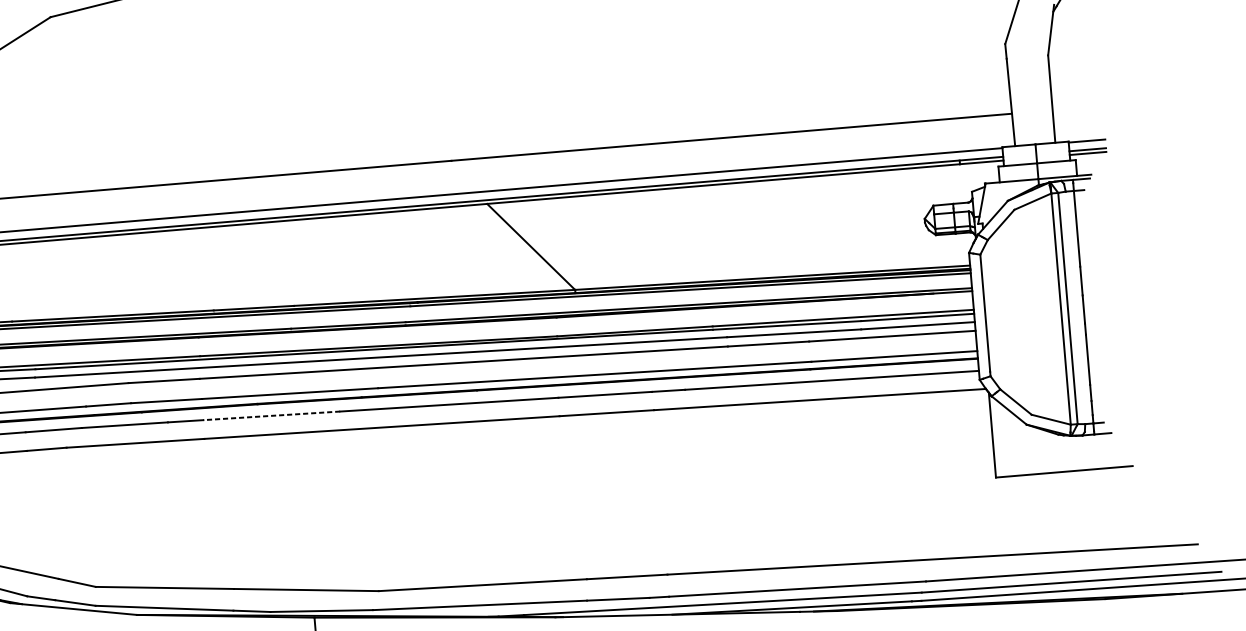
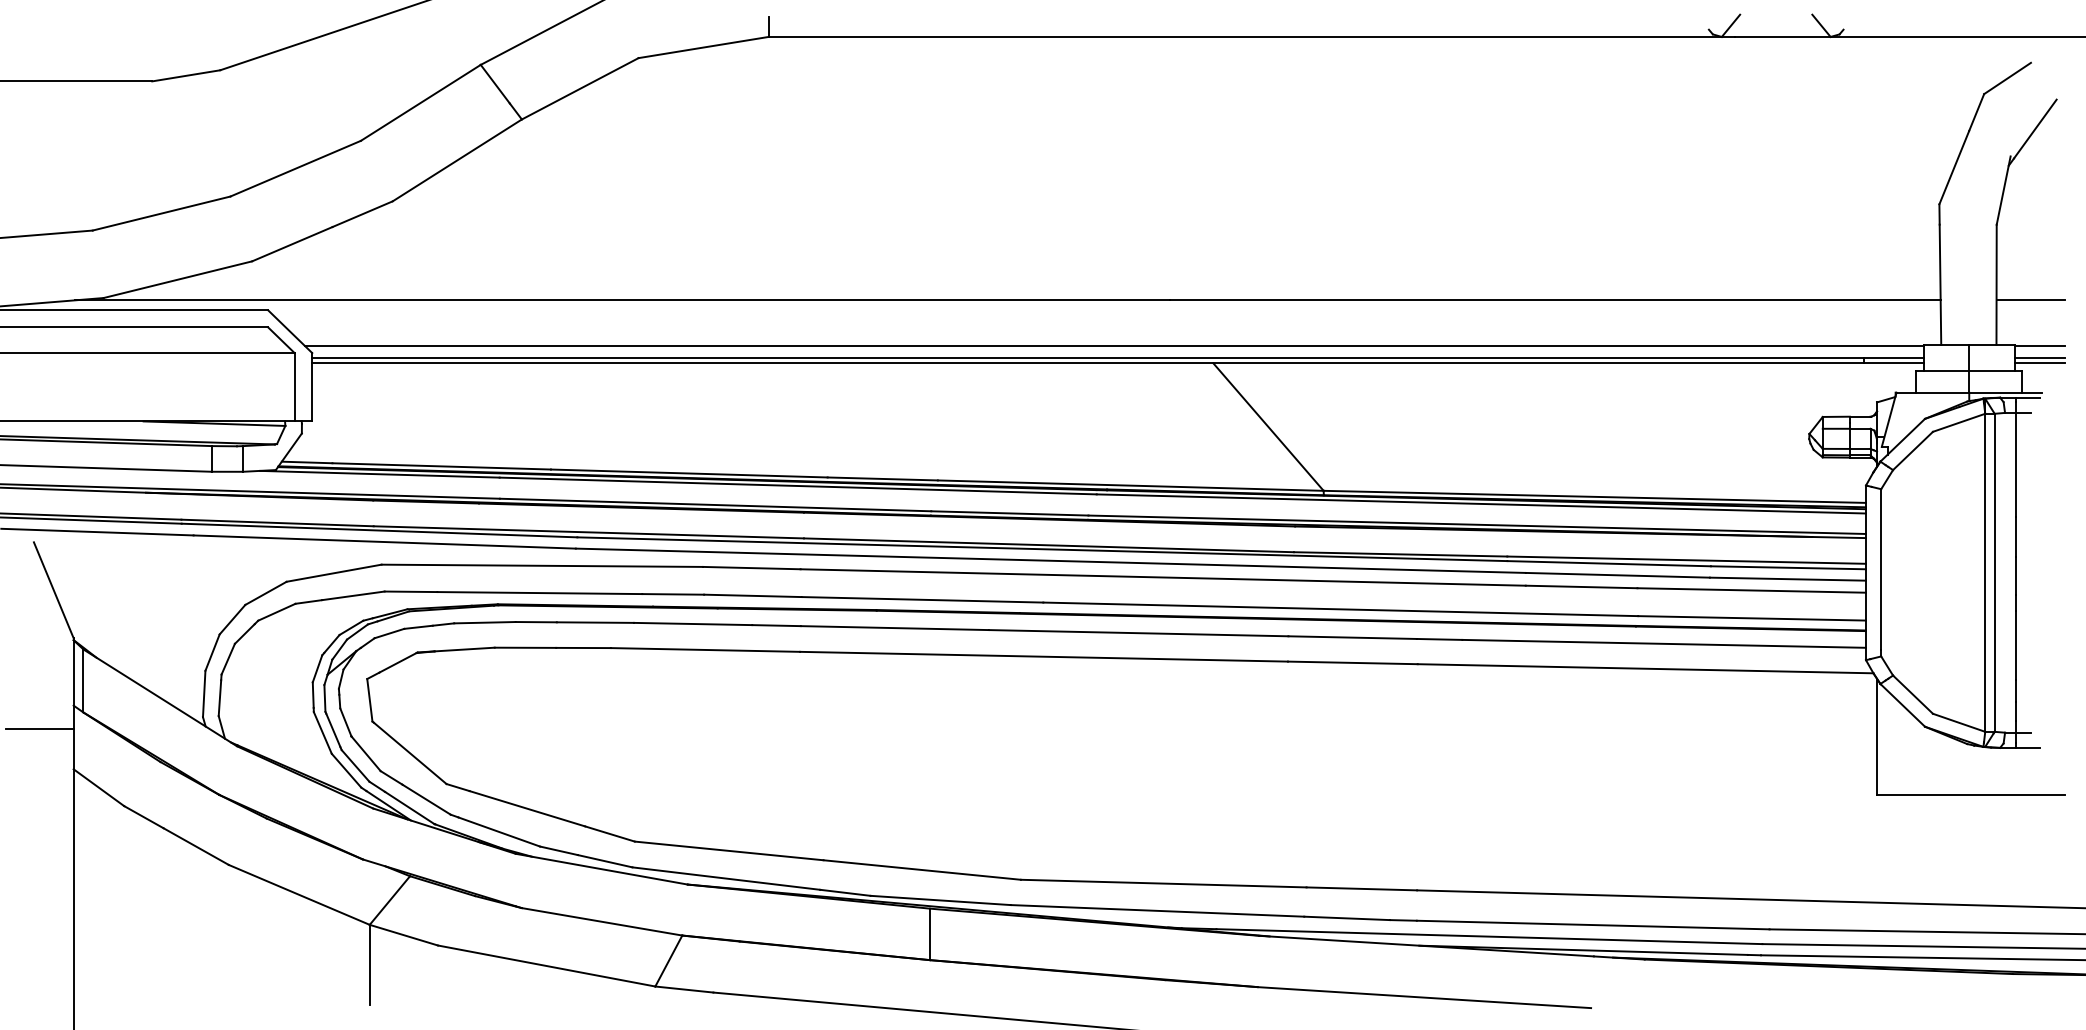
line: (1077, 108) -> (2030, 300), added
line: (271, 416) -> (894, 628), dashed -> solid

